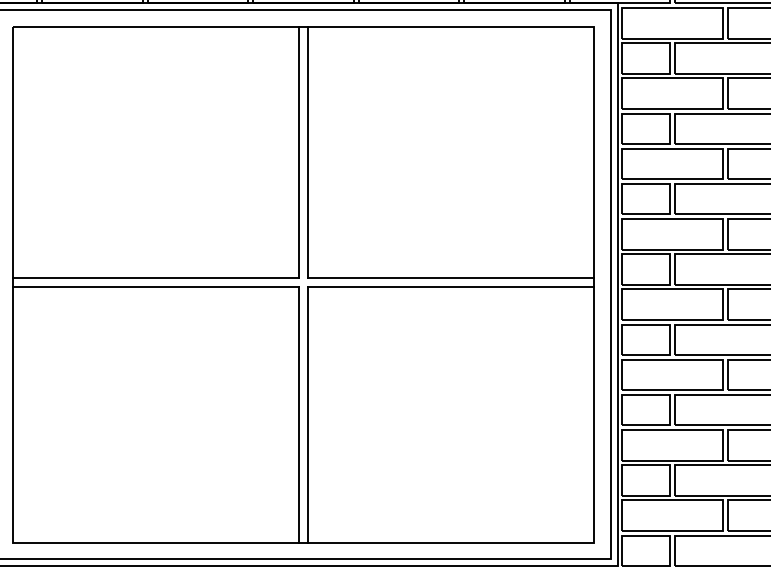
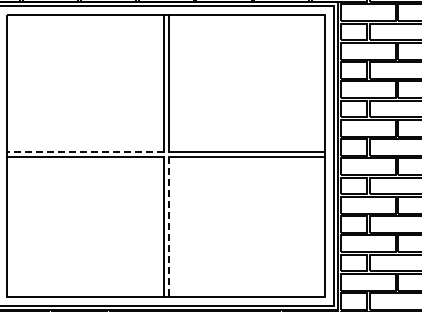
line: (154, 276) -> (84, 151), solid -> dashed
line: (307, 415) -> (168, 227), solid -> dashed

